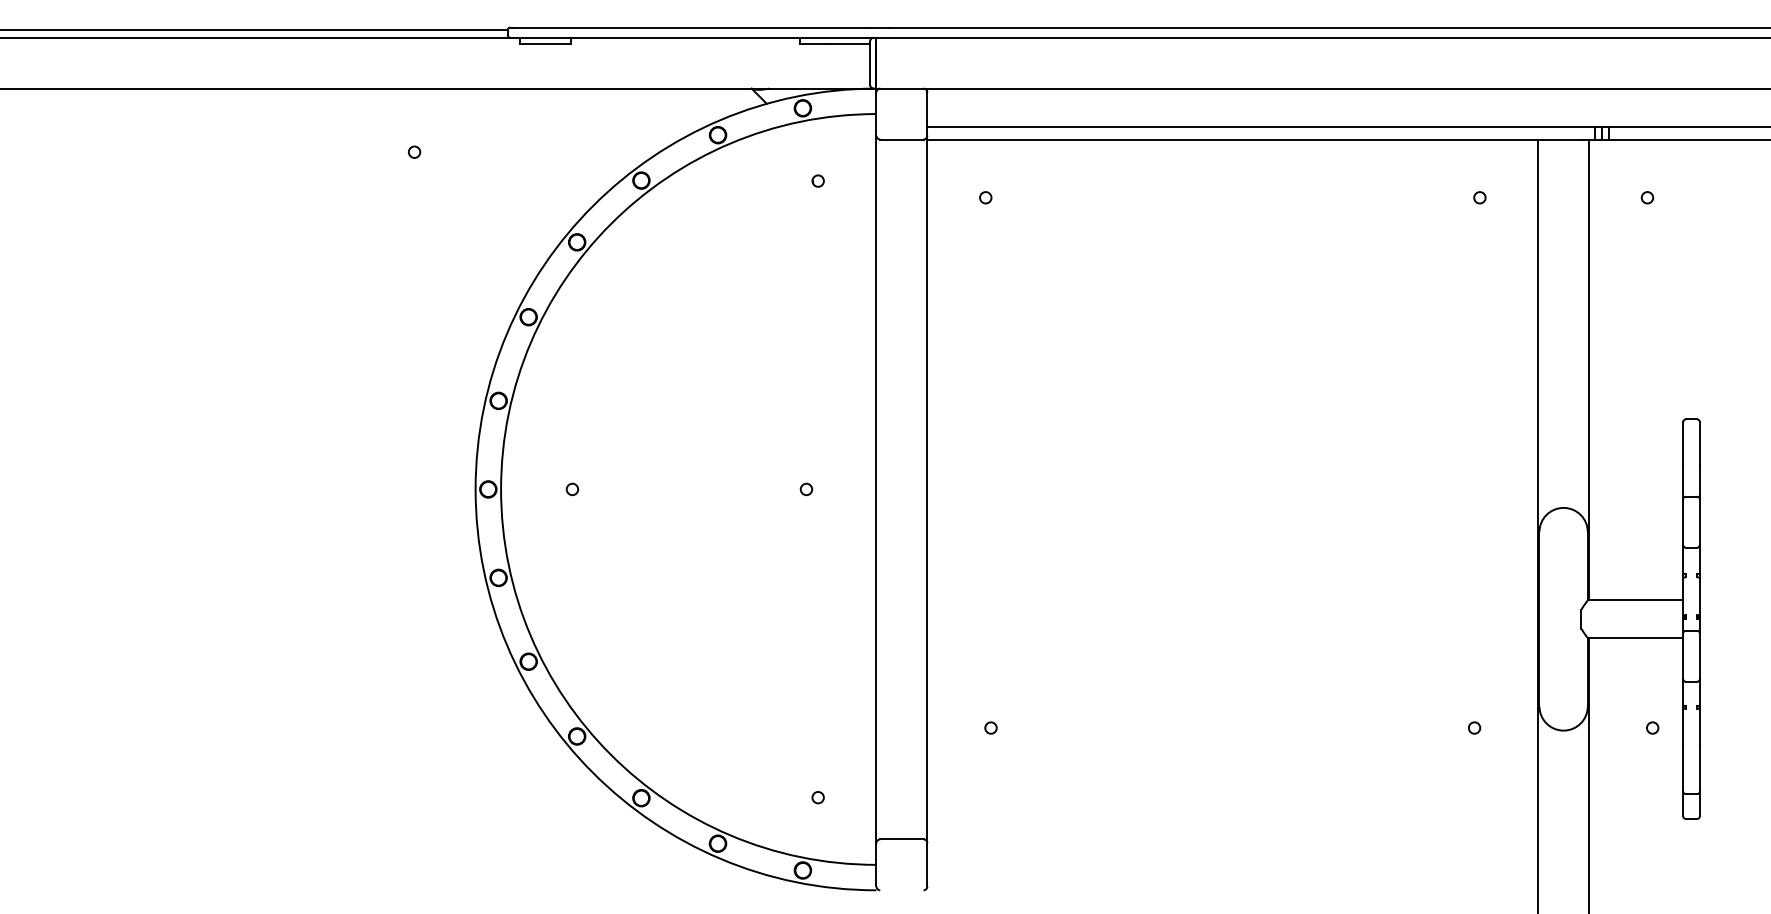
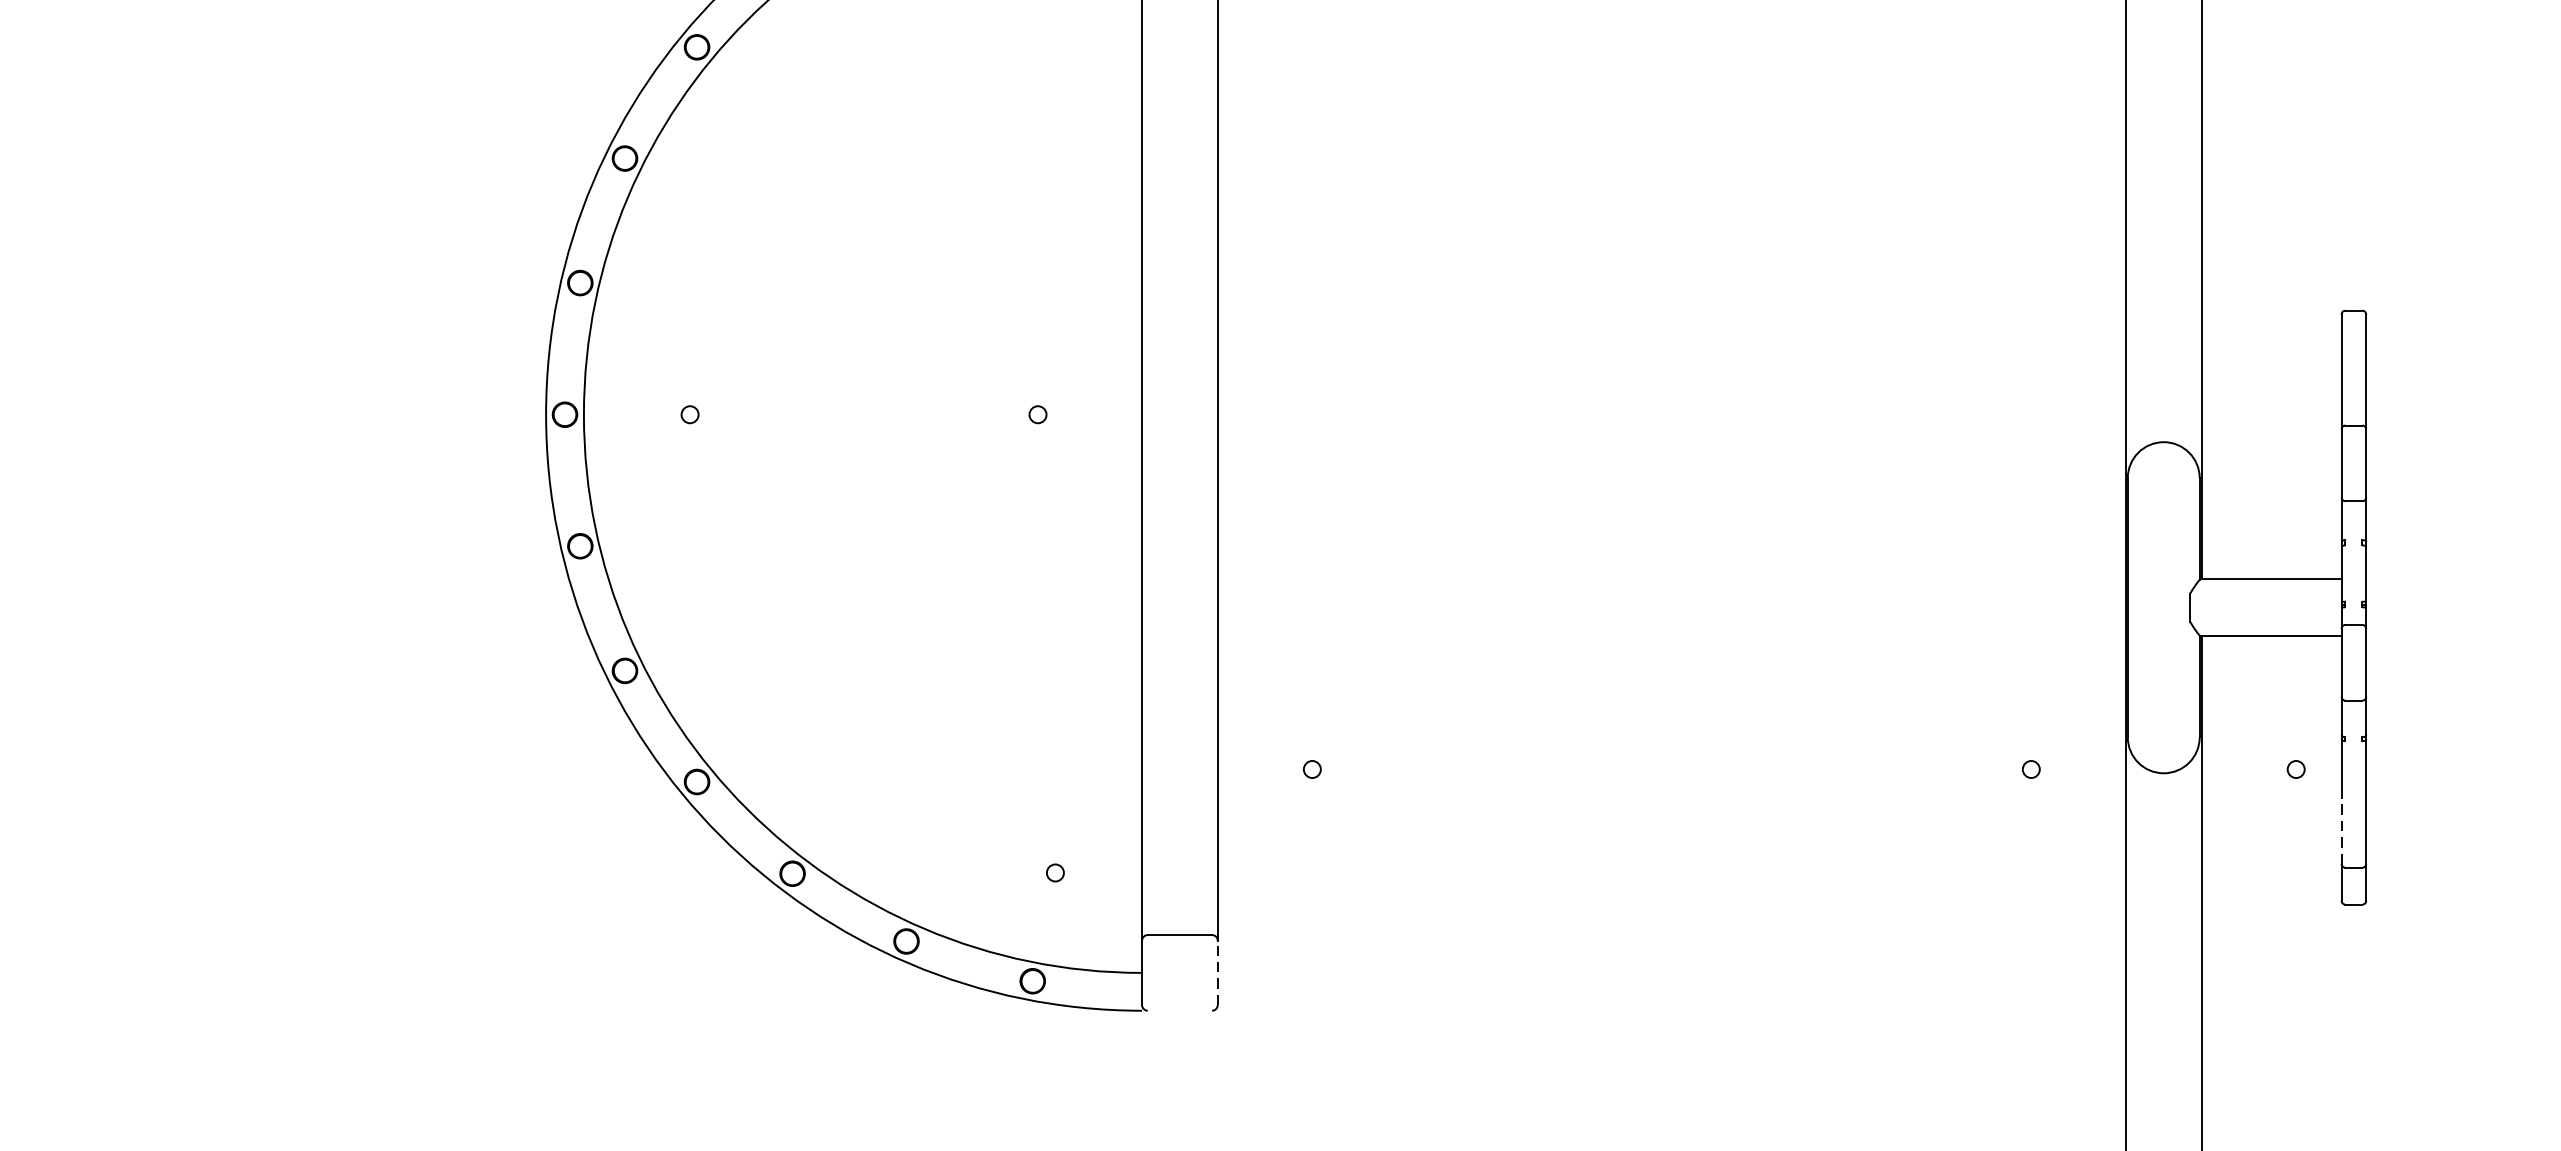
line: (1683, 768) -> (2341, 829), solid -> dashed
line: (927, 864) -> (1217, 972), solid -> dashed

